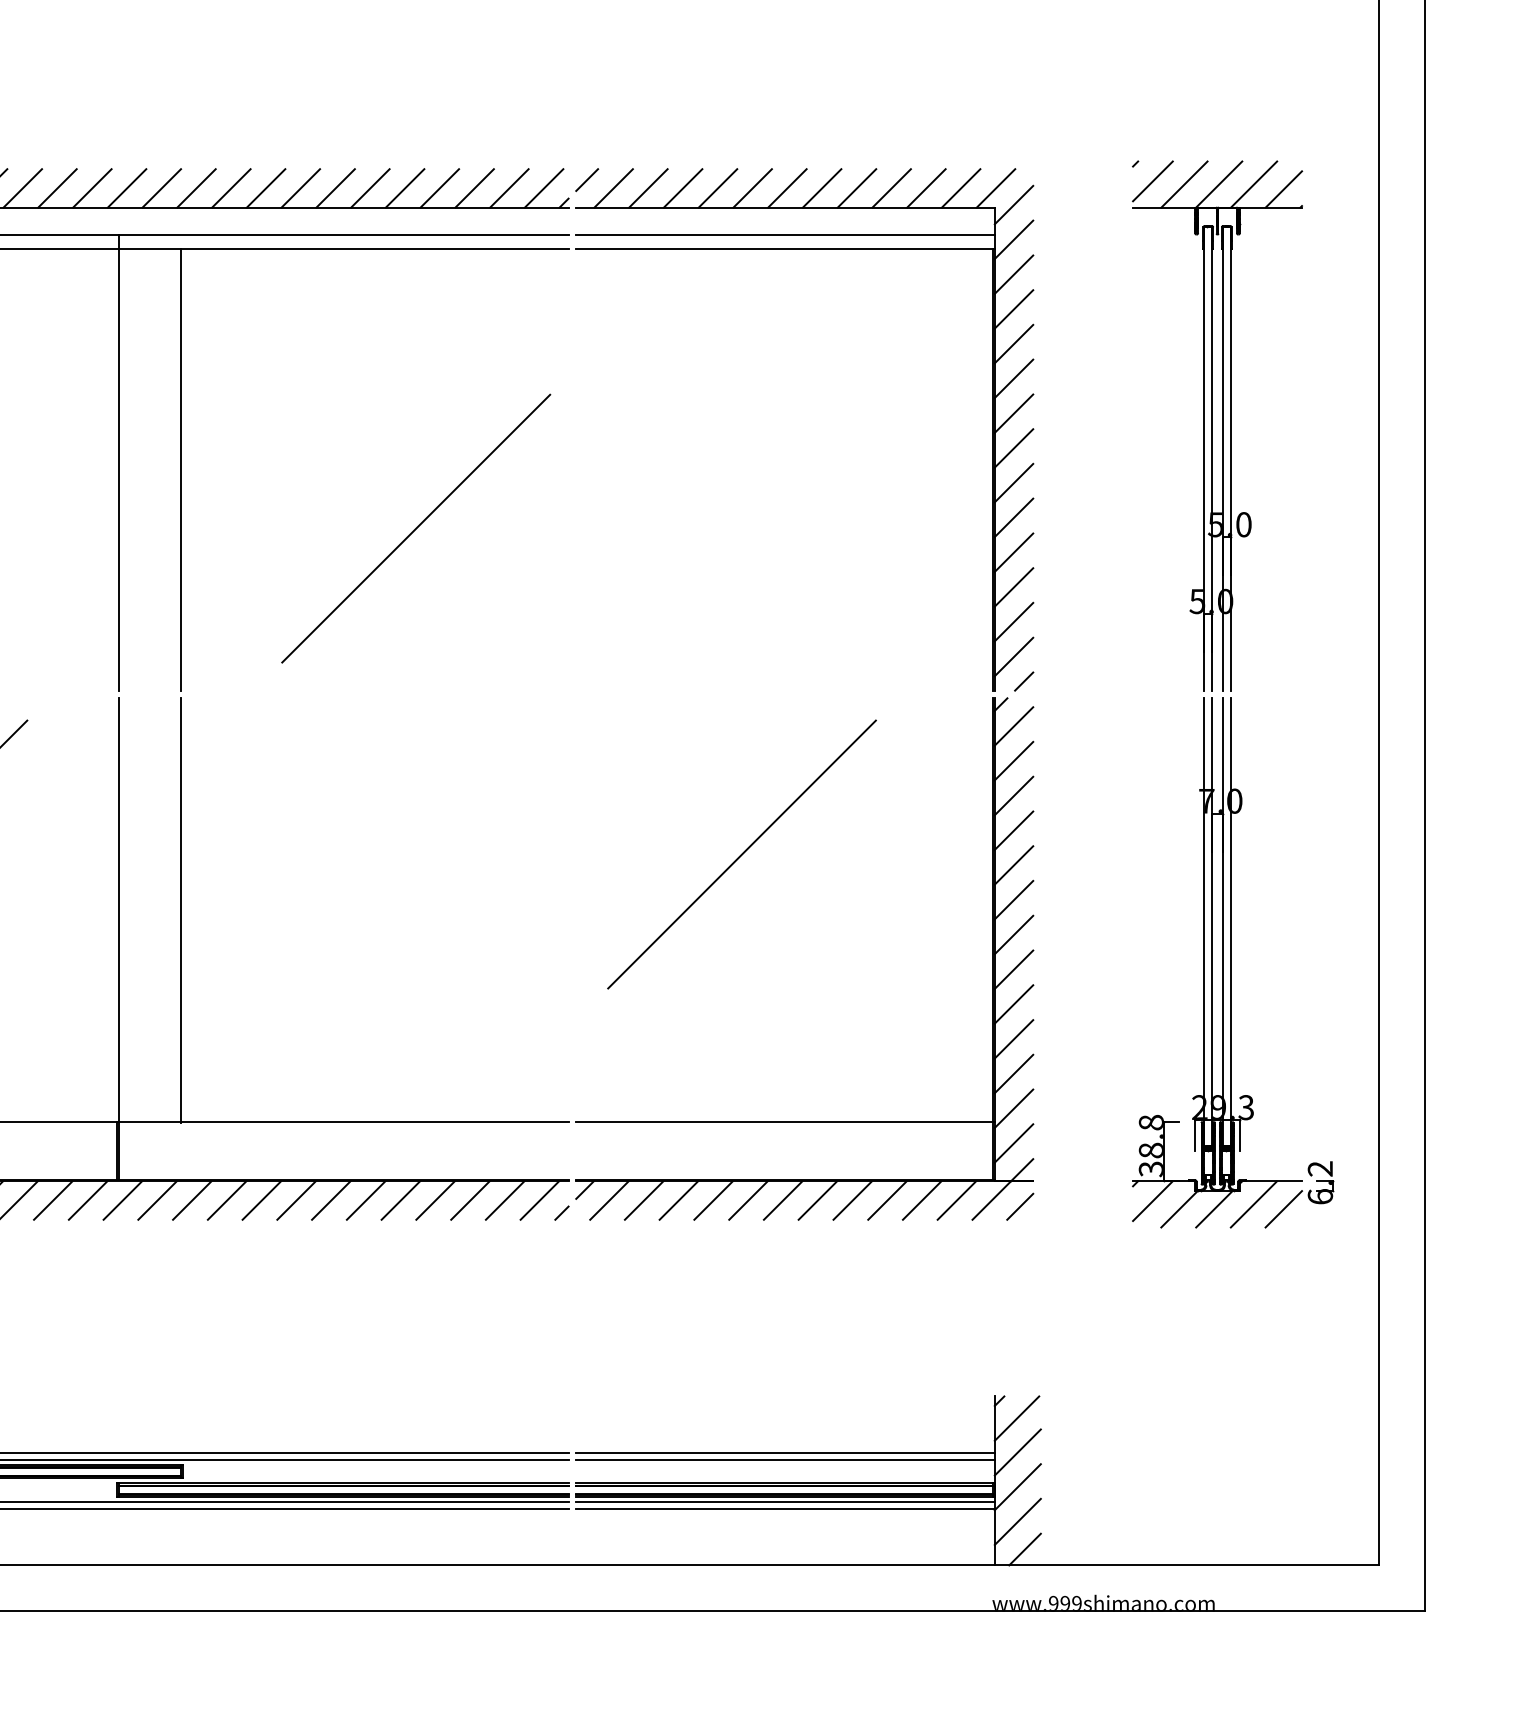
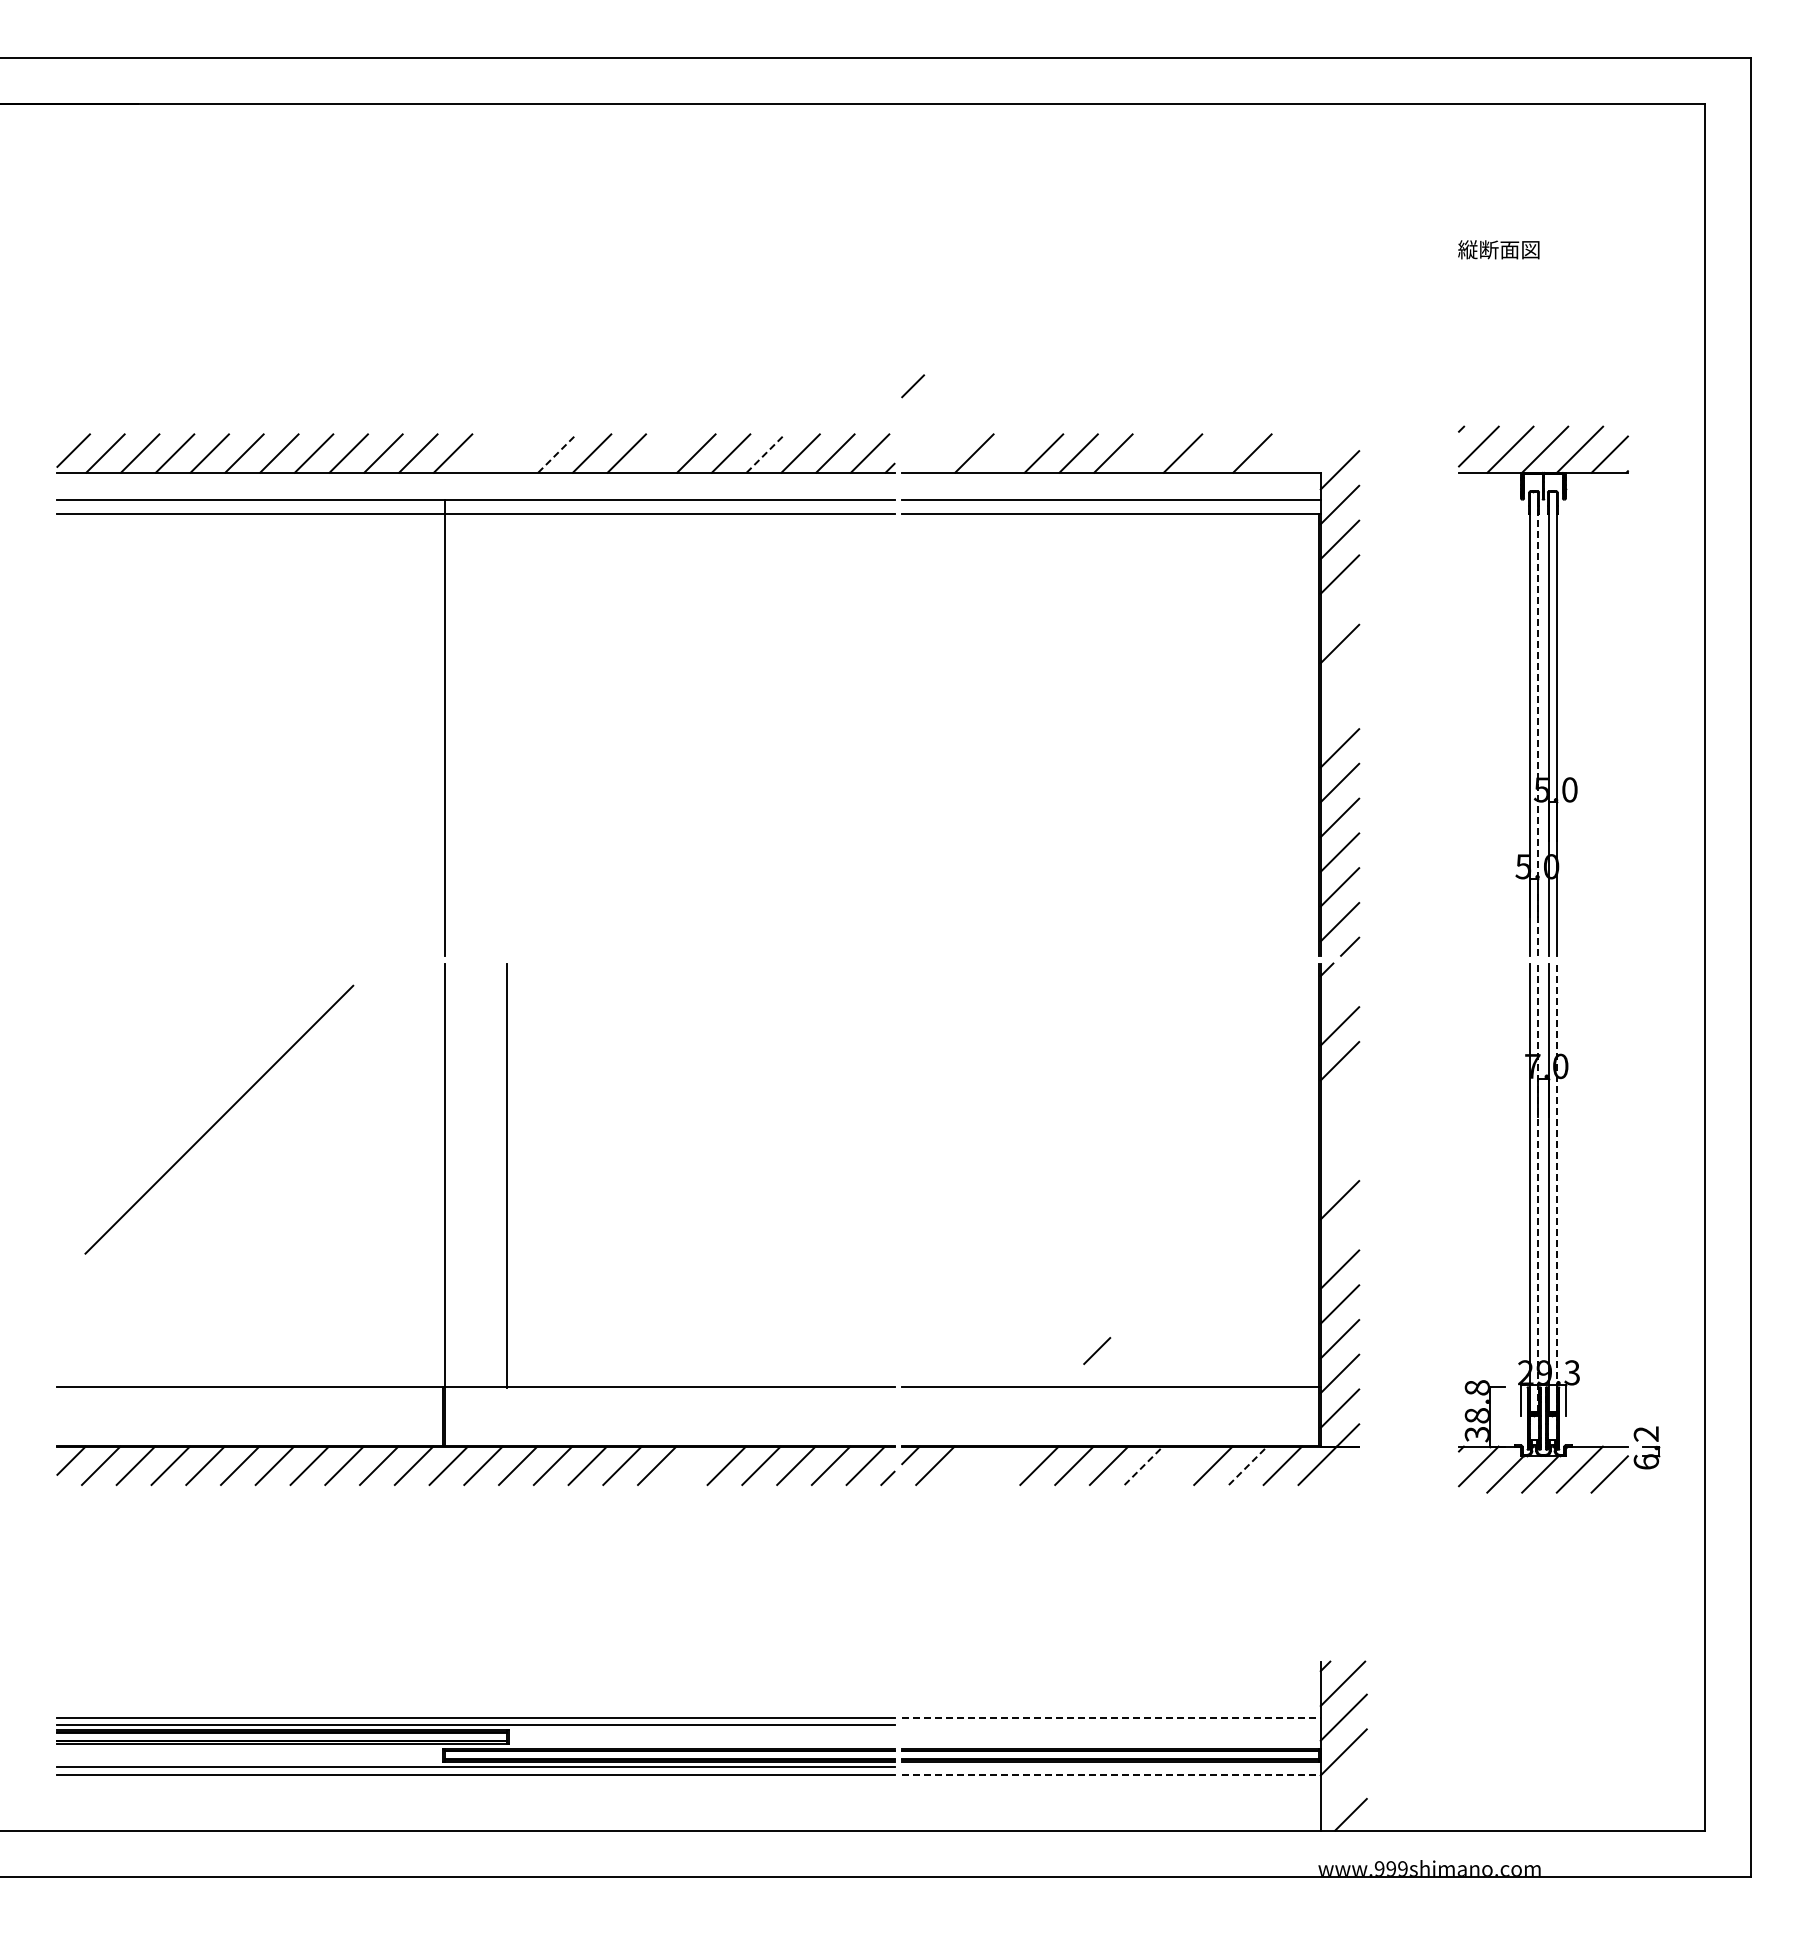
line: (587, 180) -> (913, 386), moved
line: (161, 188) -> (487, 453), removed
line: (196, 188) -> (522, 453), removed
line: (231, 188) -> (557, 453), solid -> dashed
line: (335, 188) -> (661, 453), removed
line: (440, 188) -> (766, 453), solid -> dashed
line: (613, 188) -> (939, 453), removed
line: (682, 188) -> (1008, 453), removed
line: (821, 188) -> (1147, 453), removed
line: (891, 188) -> (1217, 453), removed
line: (960, 188) -> (1286, 453), removed
line: (995, 188) -> (1321, 453), removed
line: (1013, 344) -> (1339, 609), removed
line: (1013, 413) -> (1339, 678), removed
line: (1013, 448) -> (1339, 713), removed
line: (1212, 458) -> (1538, 723), solid -> dashed
line: (180, 469) -> (506, 734), removed
line: (416, 528) -> (742, 793), removed
line: (1013, 726) -> (1339, 991), removed
line: (1013, 830) -> (1339, 1095), removed
line: (741, 854) -> (1067, 1119), removed
line: (1013, 865) -> (1339, 1130), removed
line: (1013, 900) -> (1339, 1165), removed
line: (1212, 922) -> (1538, 1187), solid -> dashed
line: (1230, 922) -> (1556, 1187), solid -> dashed
line: (1013, 969) -> (1339, 1234), removed
line: (365, 1200) -> (691, 1465), removed
line: (643, 1200) -> (969, 1465), removed
line: (678, 1200) -> (1004, 1465), removed
line: (818, 1200) -> (1144, 1465), solid -> dashed
line: (852, 1200) -> (1178, 1465), removed
line: (922, 1200) -> (1248, 1465), solid -> dashed
line: (1020, 1206) -> (1097, 1350), moved
line: (785, 1452) -> (1111, 1717), solid -> dashed
line: (785, 1460) -> (1111, 1725), removed
line: (785, 1501) -> (1111, 1766), removed
line: (785, 1509) -> (1111, 1774), solid -> dashed
line: (1017, 1522) -> (1343, 1787), removed

